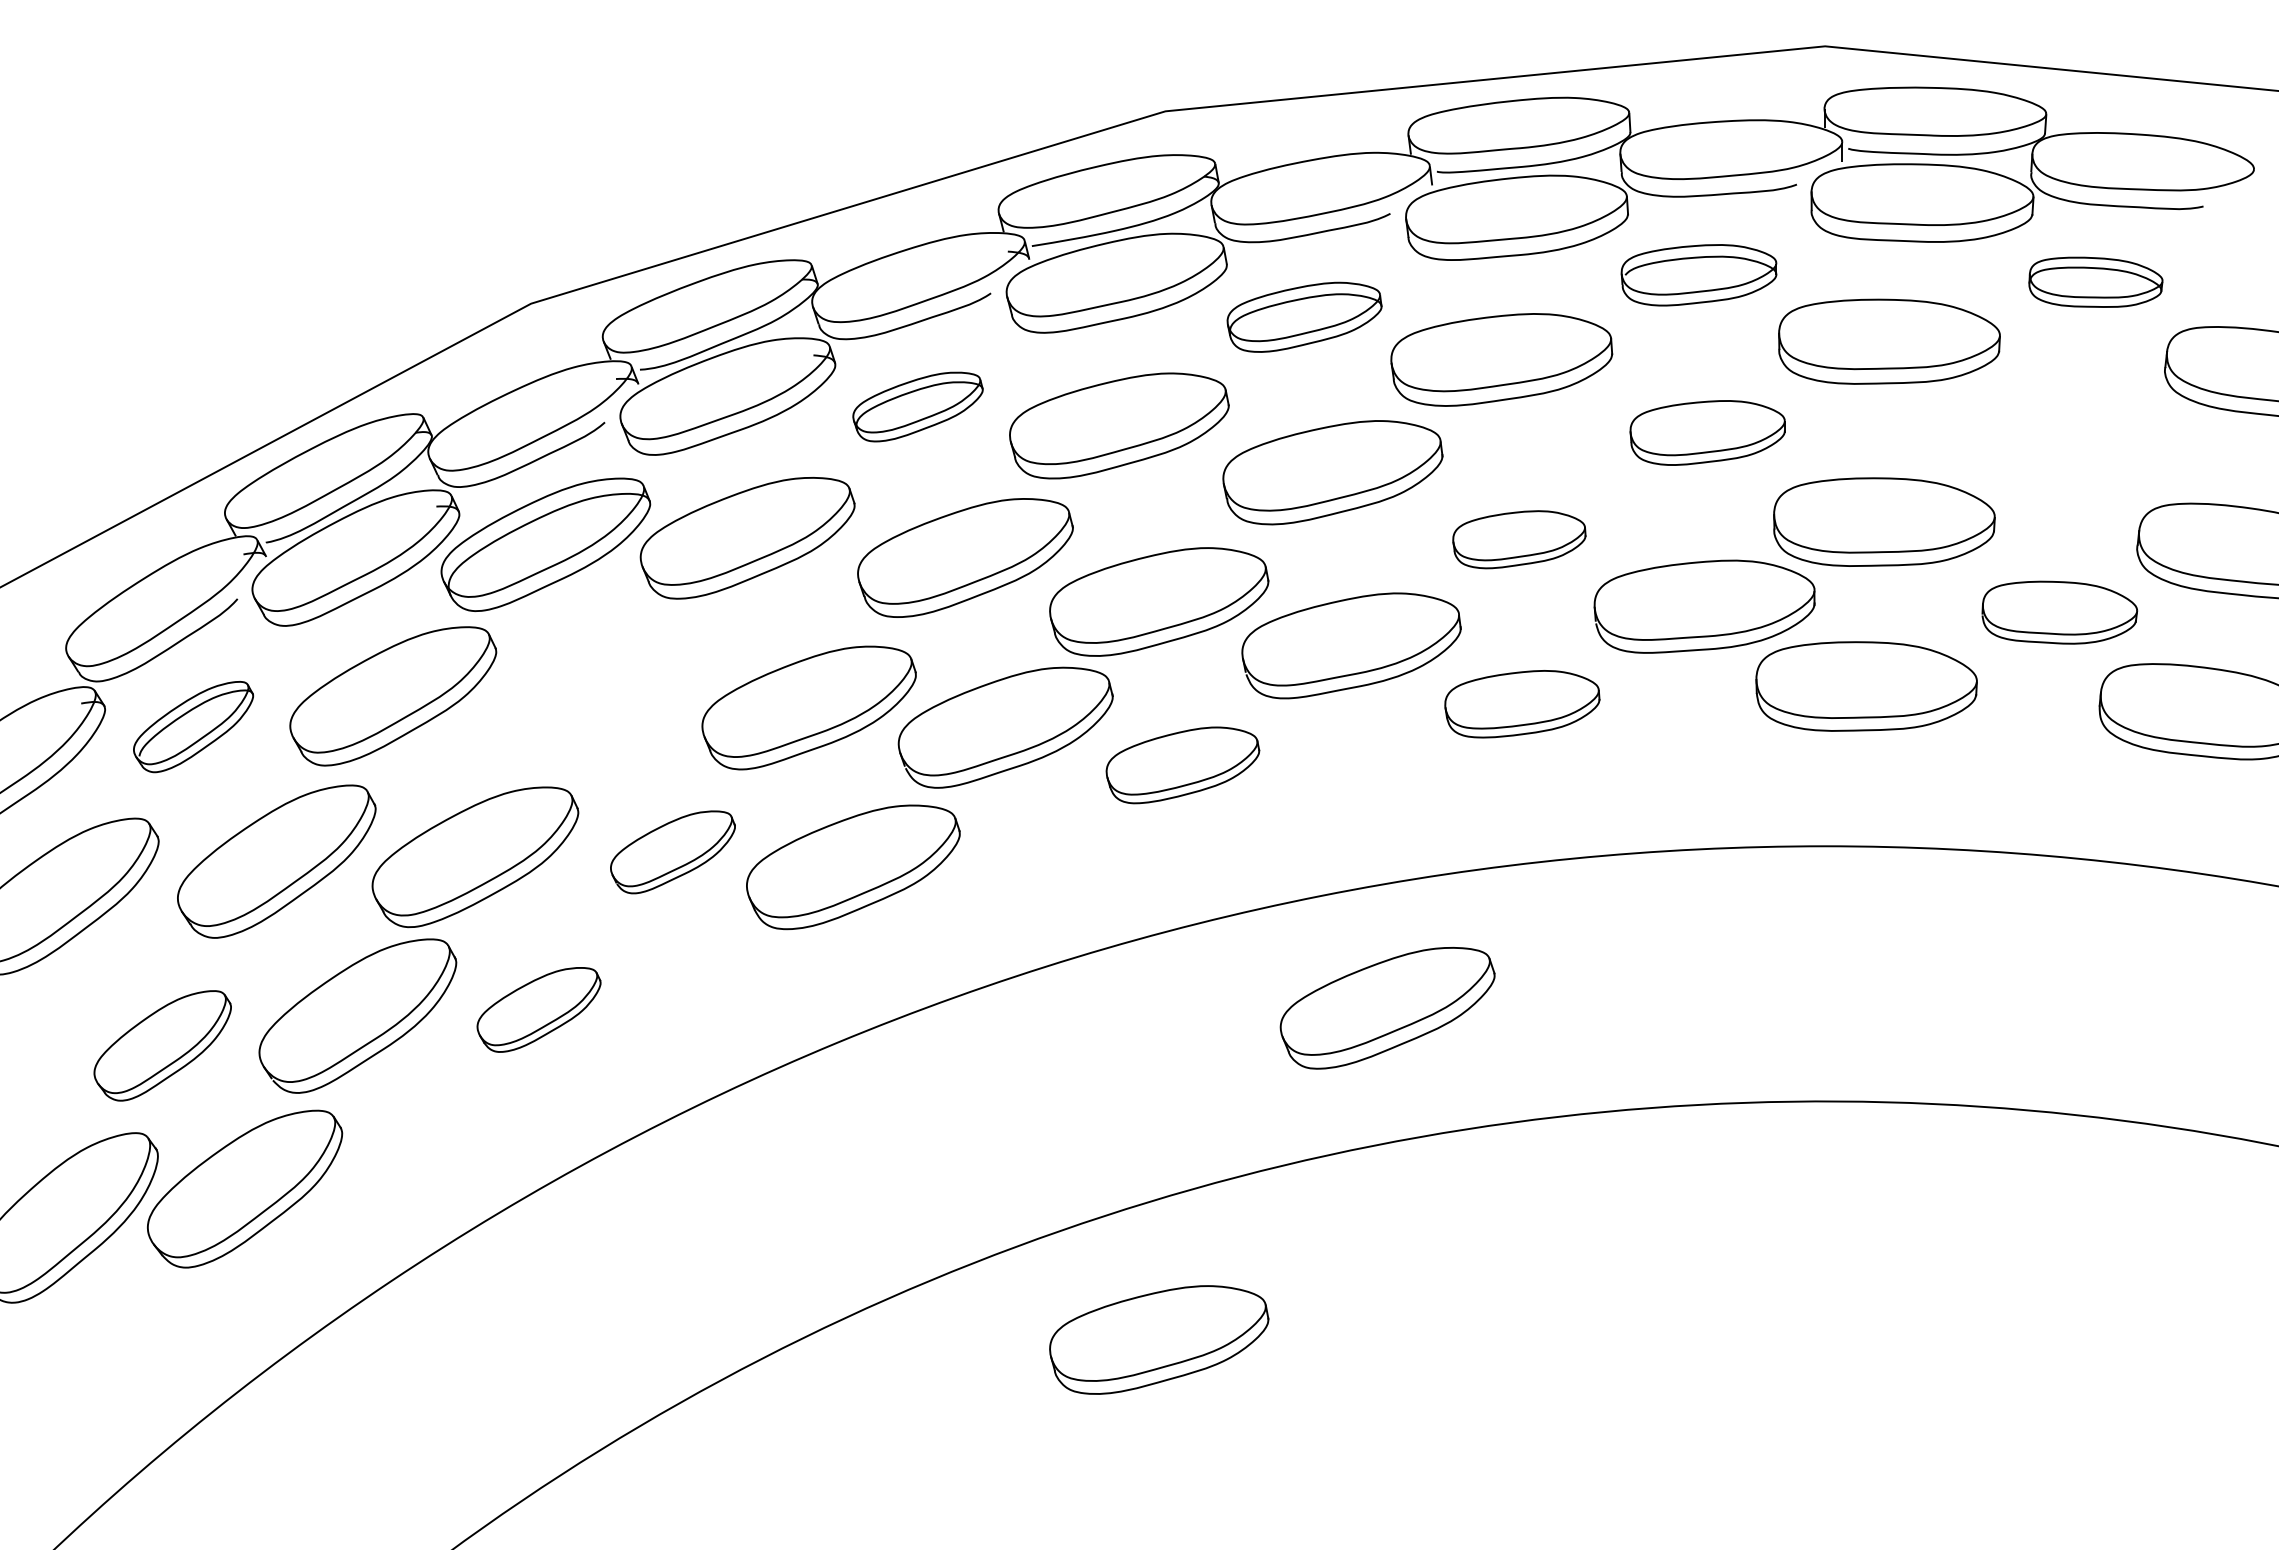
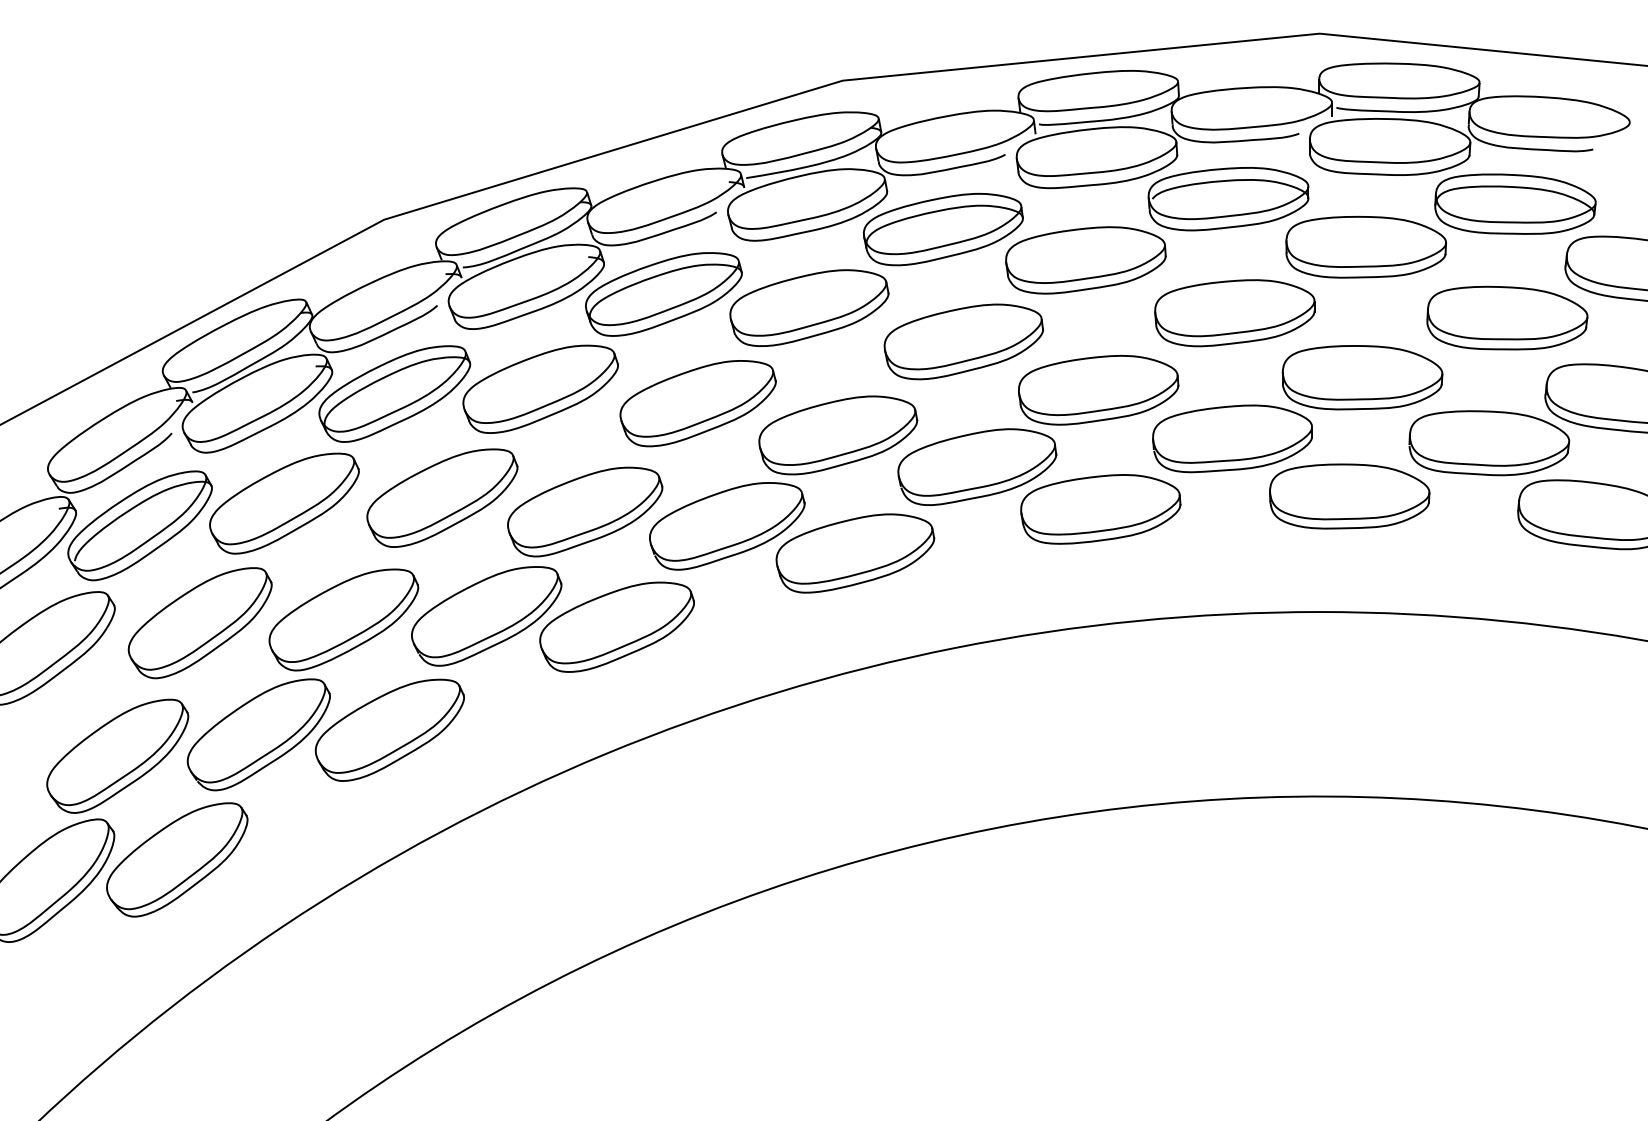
part: (1698, 275) -> (1228, 199), size x1.43
part: (2095, 282) -> (1515, 204), size x1.67
part: (1304, 317) -> (943, 229), size x1.43
part: (917, 406) -> (663, 294), size x1.67
part: (1707, 432) -> (1234, 312), size x1.43
part: (2084, 439) -> (1507, 317), added
part: (1519, 539) -> (1098, 390), size x1.67
part: (2059, 612) -> (1489, 443), size x1.43
part: (611, 688) -> (442, 497), added
part: (1522, 703) -> (1100, 508), size x1.43
part: (193, 726) -> (140, 525), size x1.67
part: (1182, 765) -> (855, 553), size x1.43
part: (672, 852) -> (486, 616), size x1.67
part: (1387, 1008) -> (1003, 729), removed
part: (538, 1009) -> (389, 730), size x1.67
part: (162, 1045) -> (117, 756), size x1.43
part: (1159, 1339) -> (838, 968), removed

